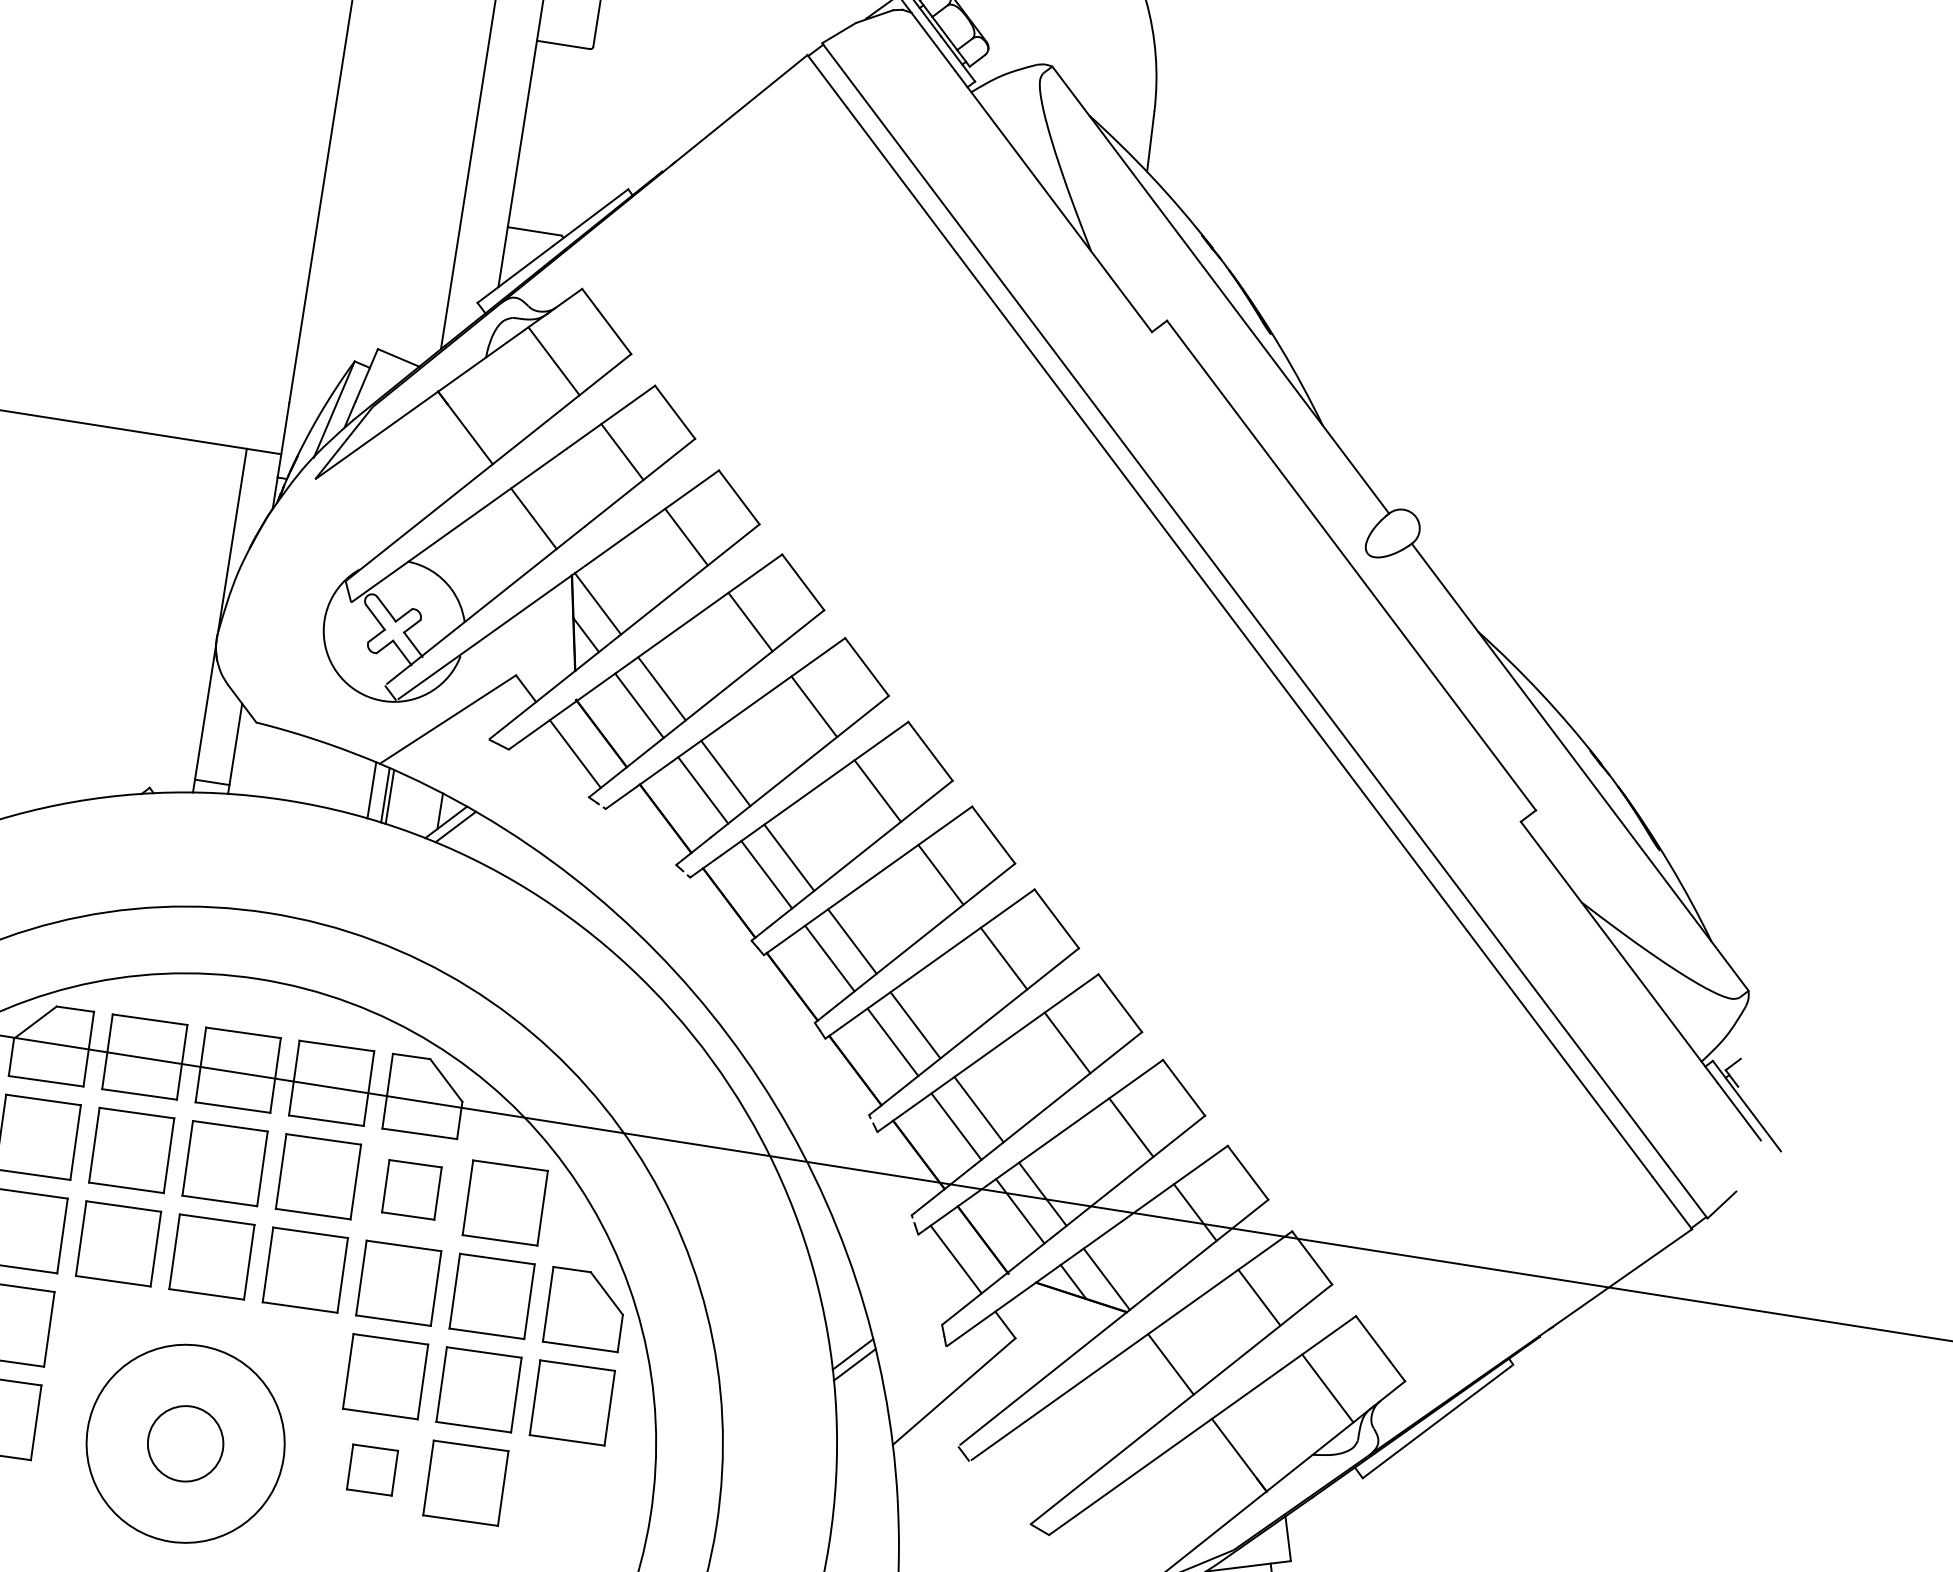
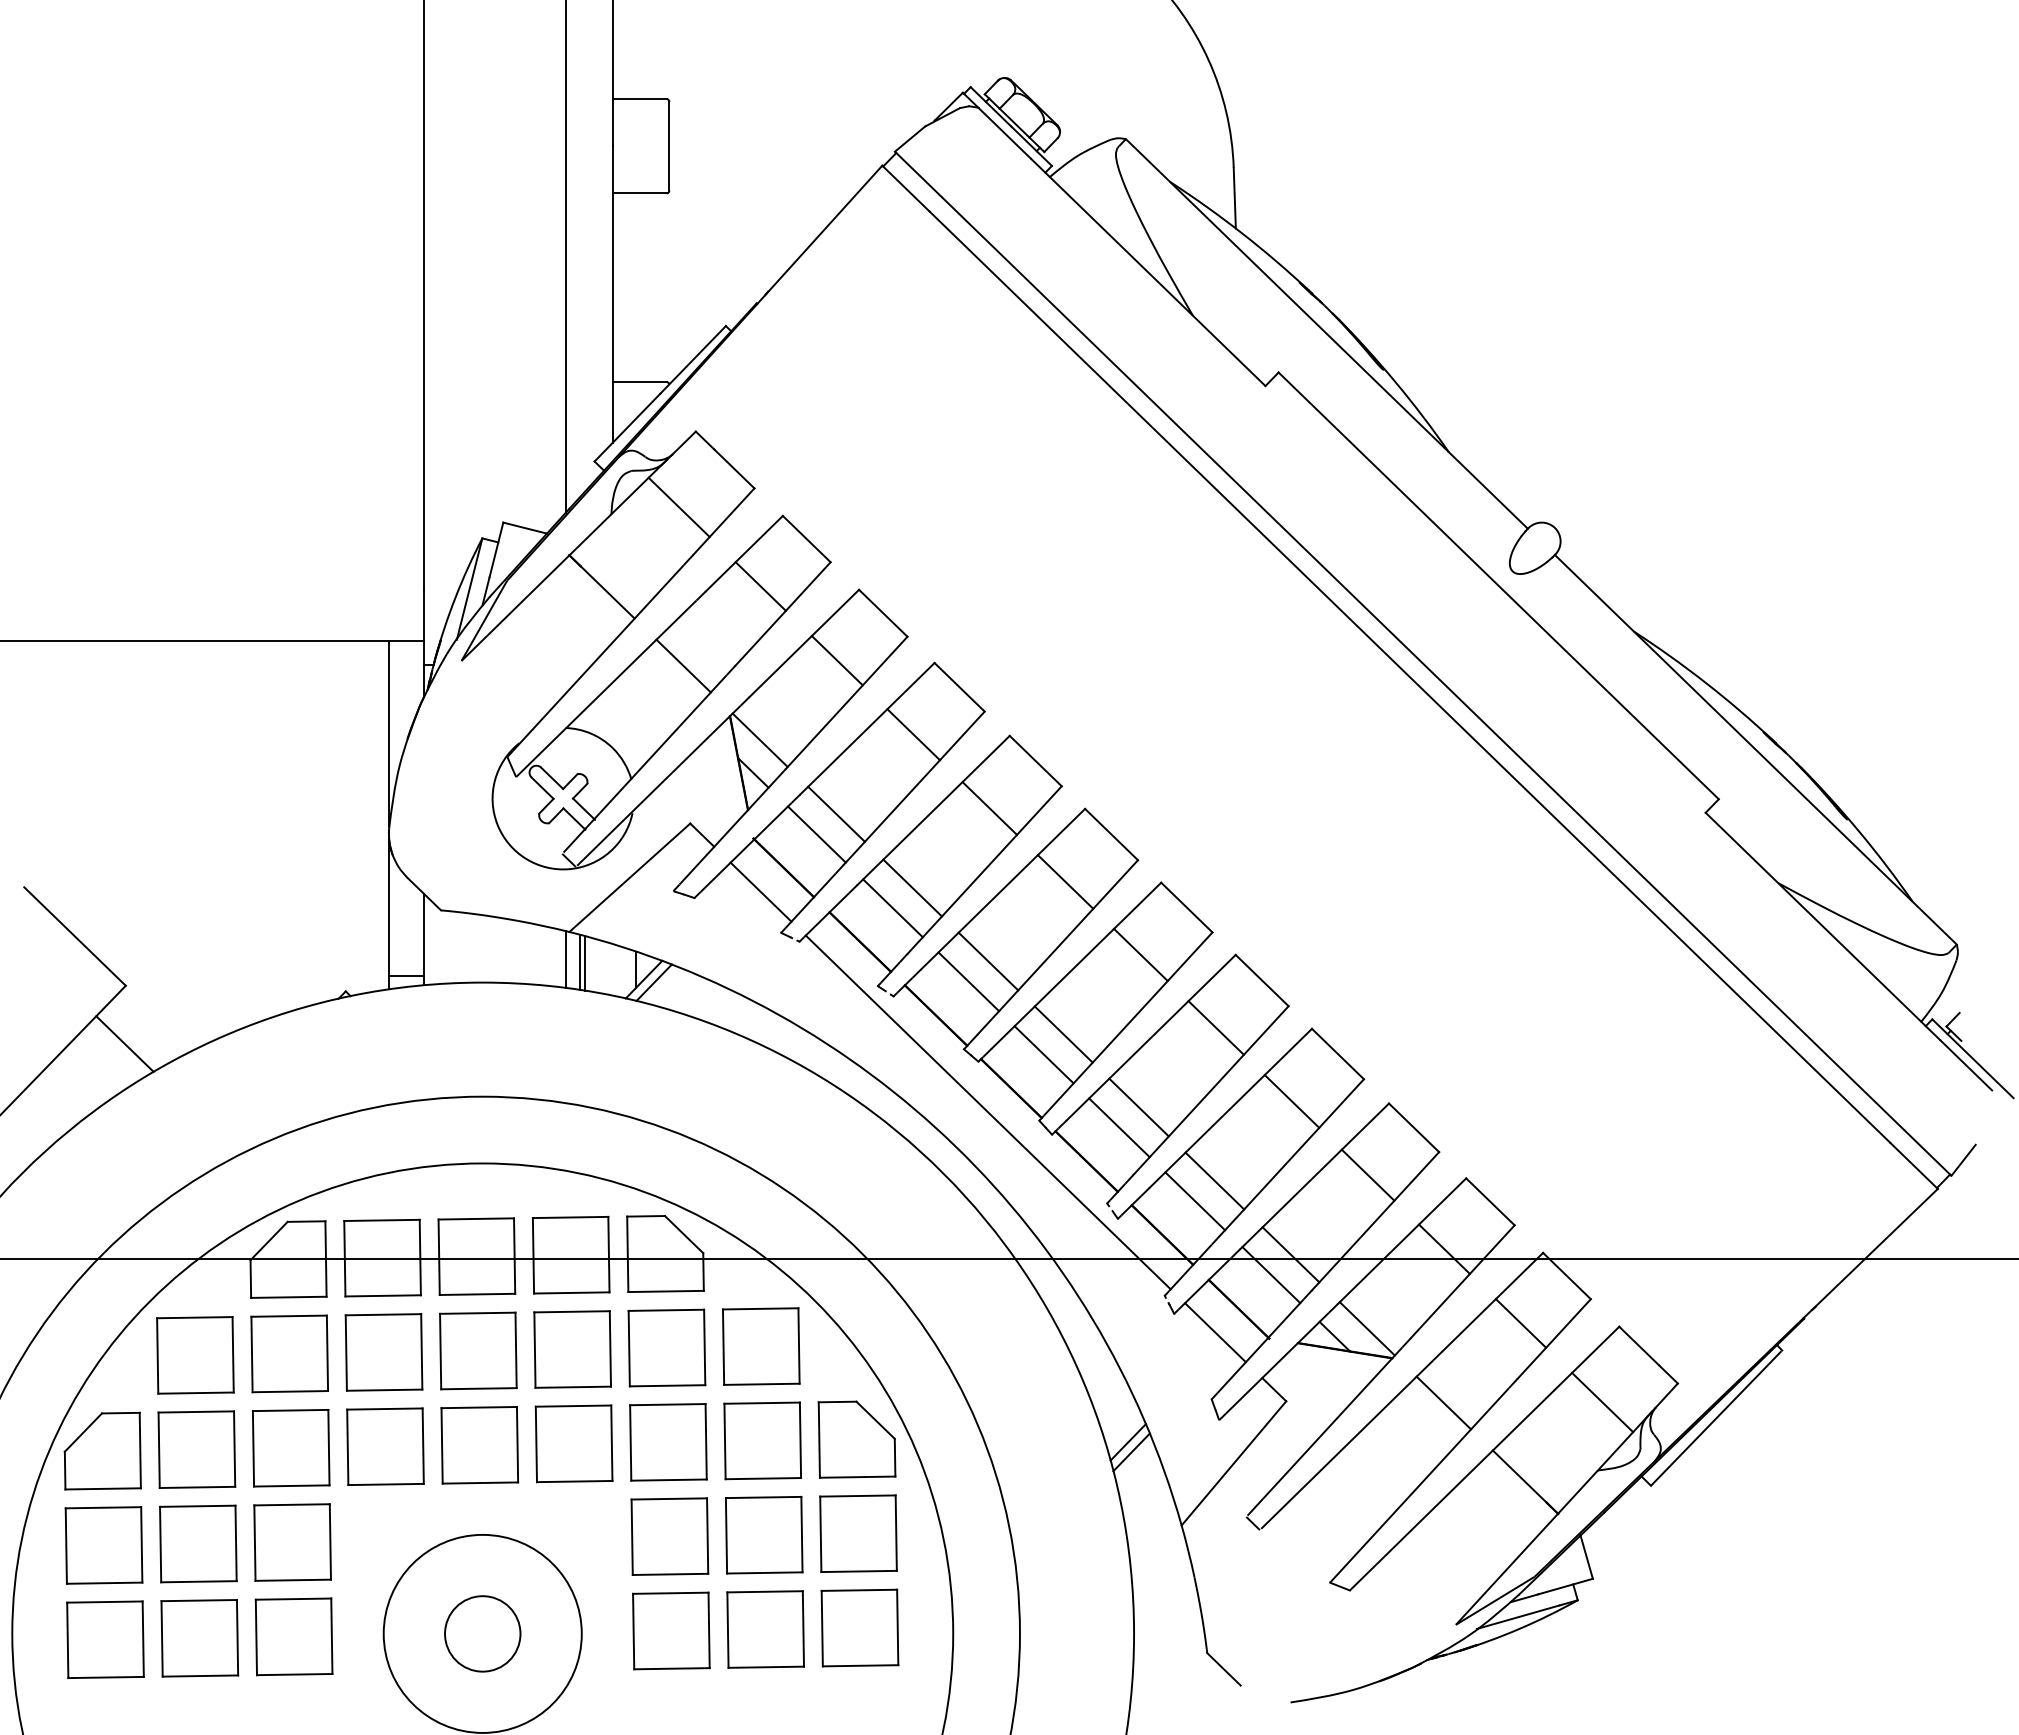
line: (764, 1006) -> (987, 1112), added
part: (411, 1189) -> (666, 1347), size x1.43
part: (372, 1469) -> (671, 1630), size x1.67
part: (558, 1495) -> (859, 1627), added

